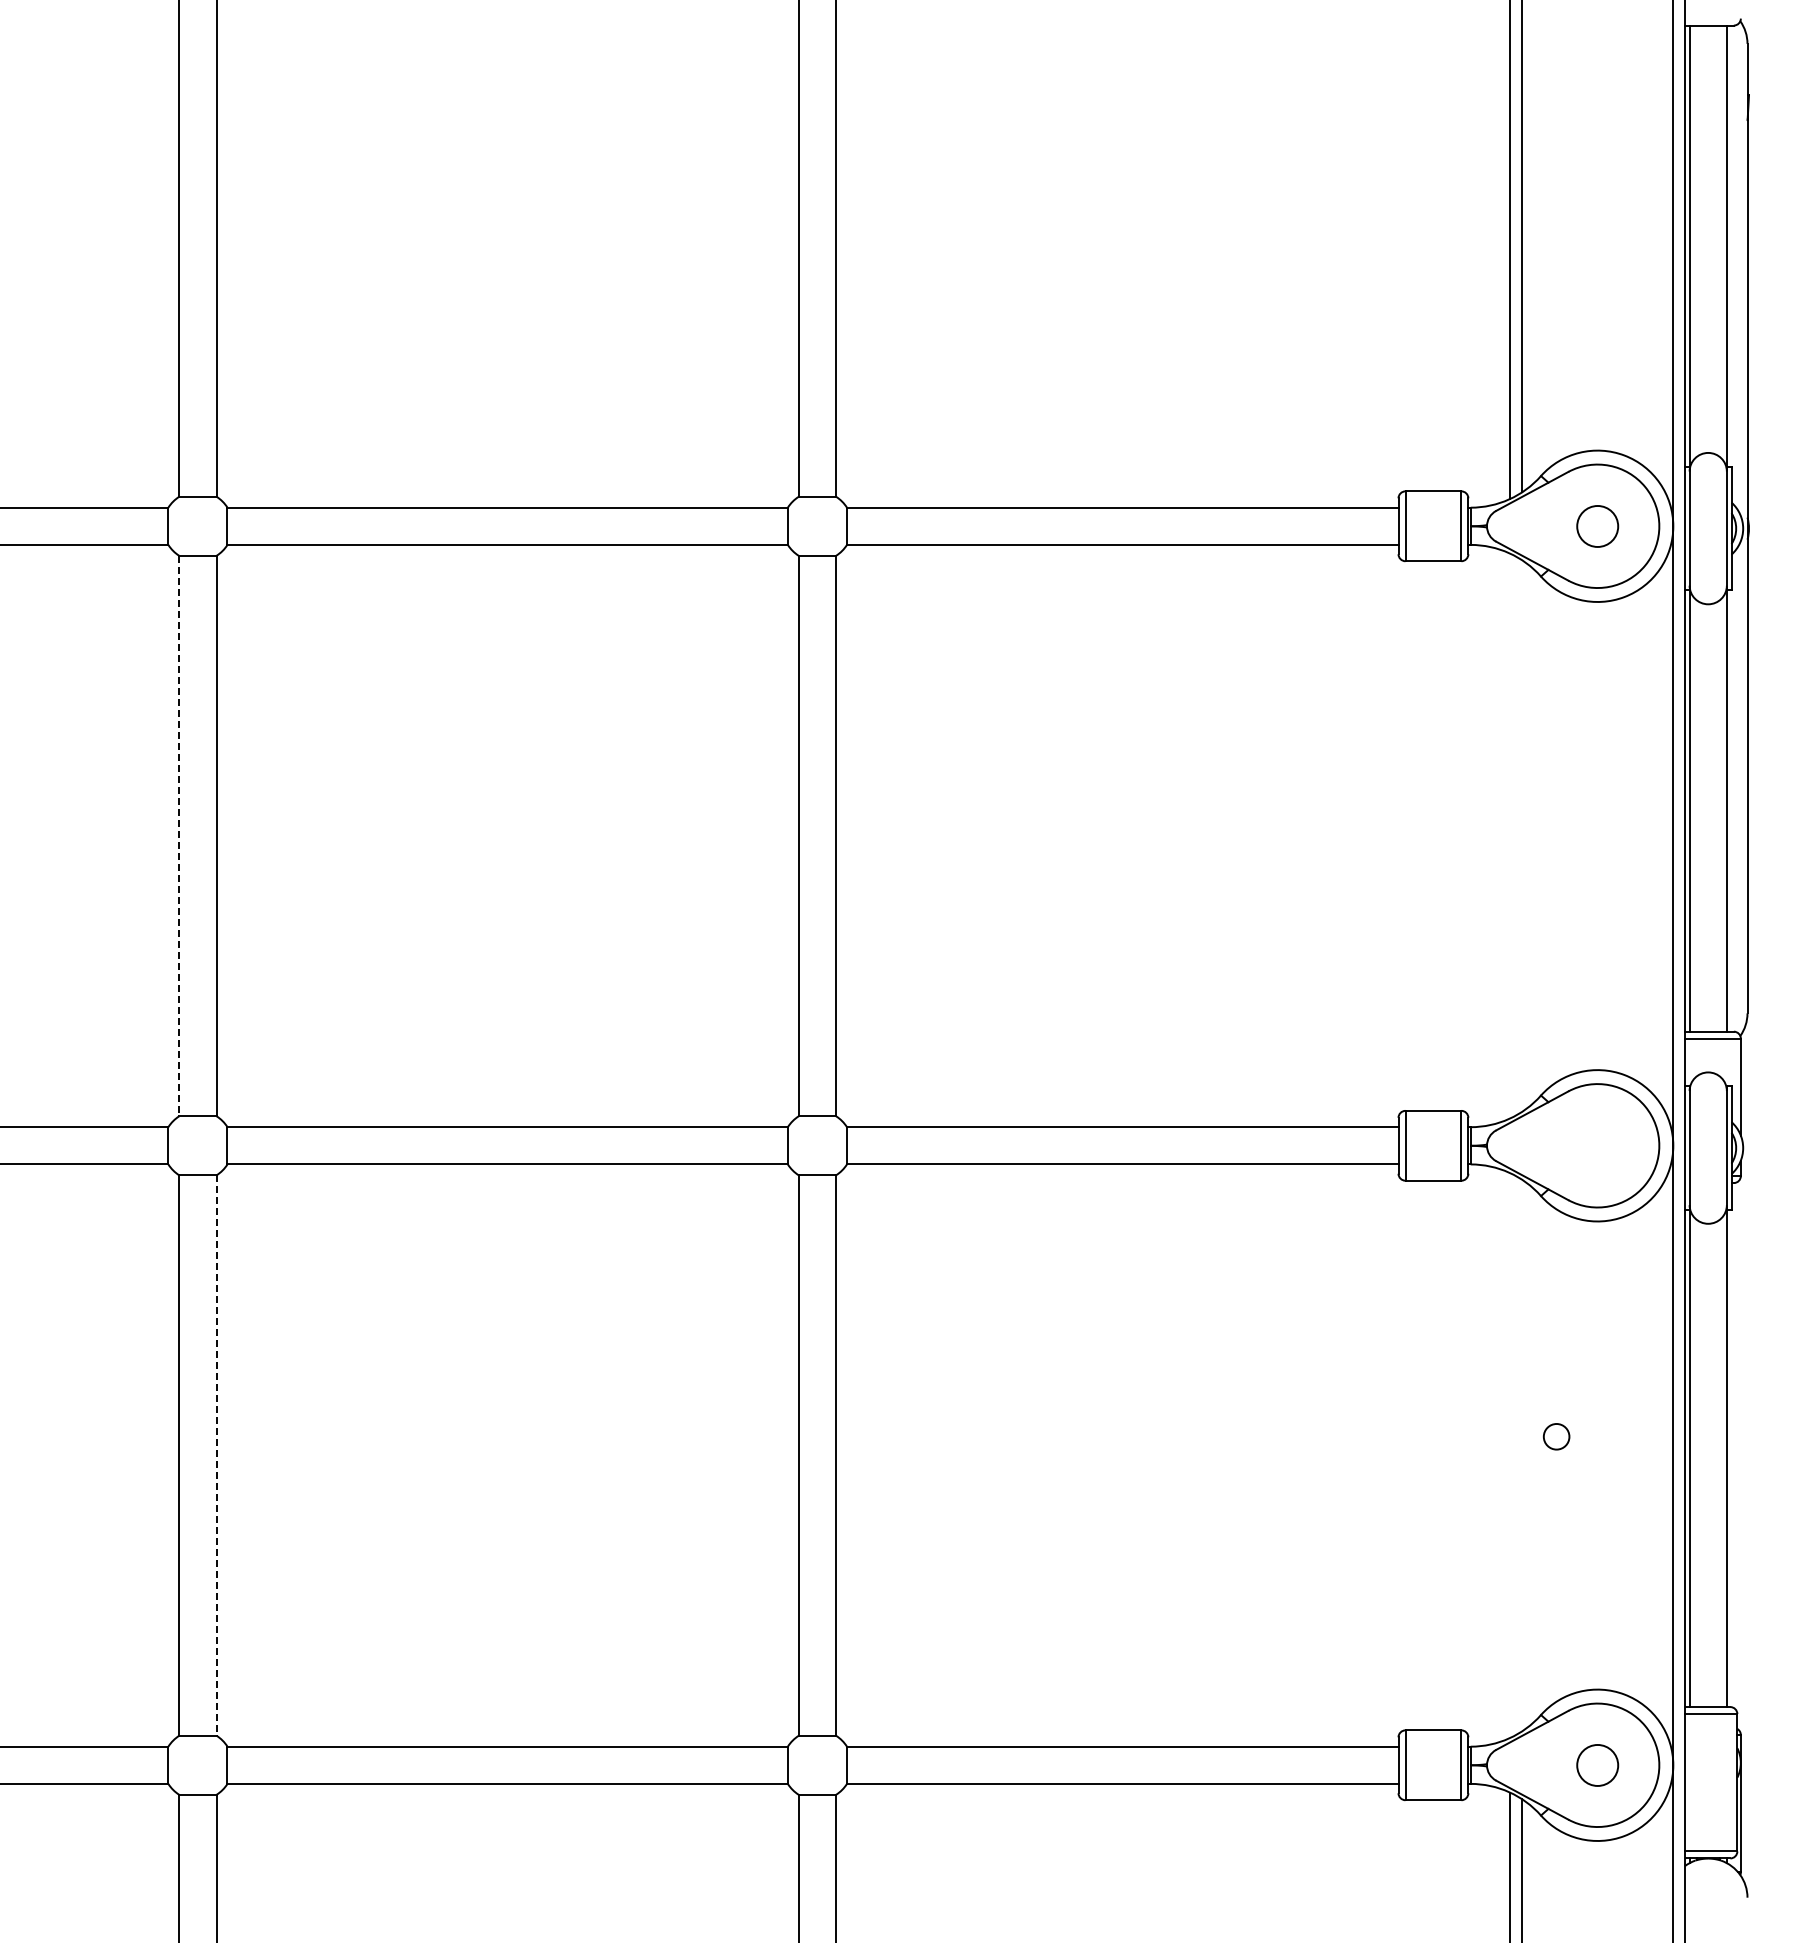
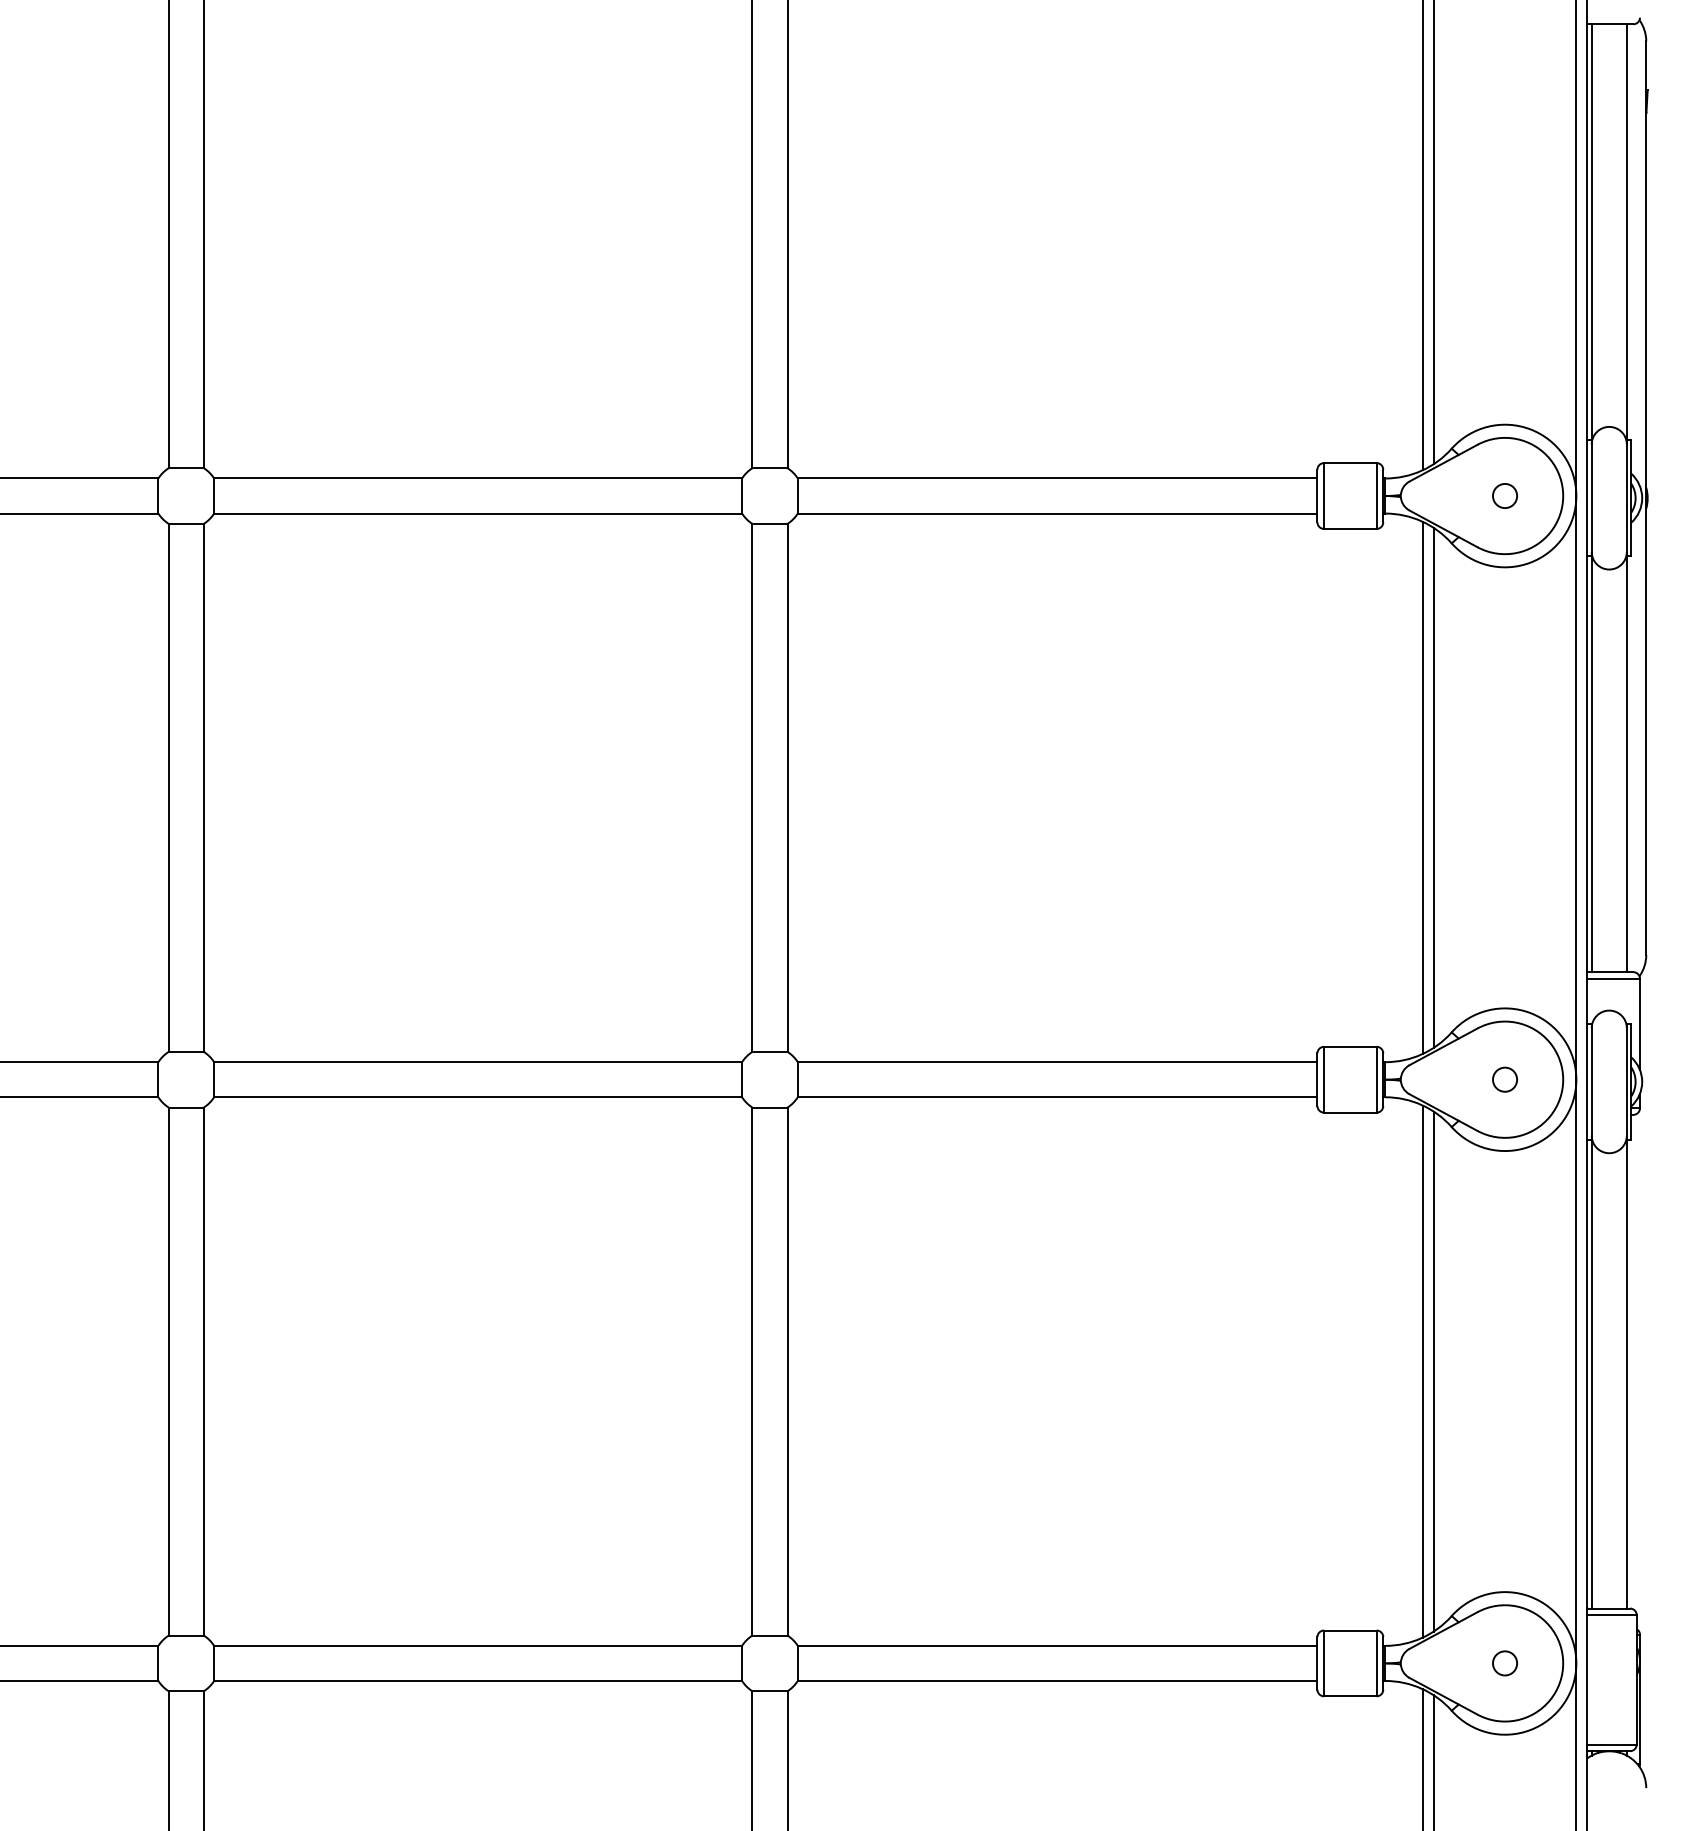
circle: (1597, 525) -> (1504, 495), size x0.62
line: (1510, 835) -> (1422, 787), added
line: (1521, 835) -> (1433, 787), added
line: (179, 836) -> (168, 788), dashed -> solid
circle: (1556, 1436) -> (1504, 1079), moved
line: (1510, 1455) -> (1422, 1371), added
line: (1521, 1455) -> (1433, 1371), added
line: (216, 1456) -> (203, 1372), dashed -> solid
circle: (1597, 1764) -> (1504, 1662), size x0.62

